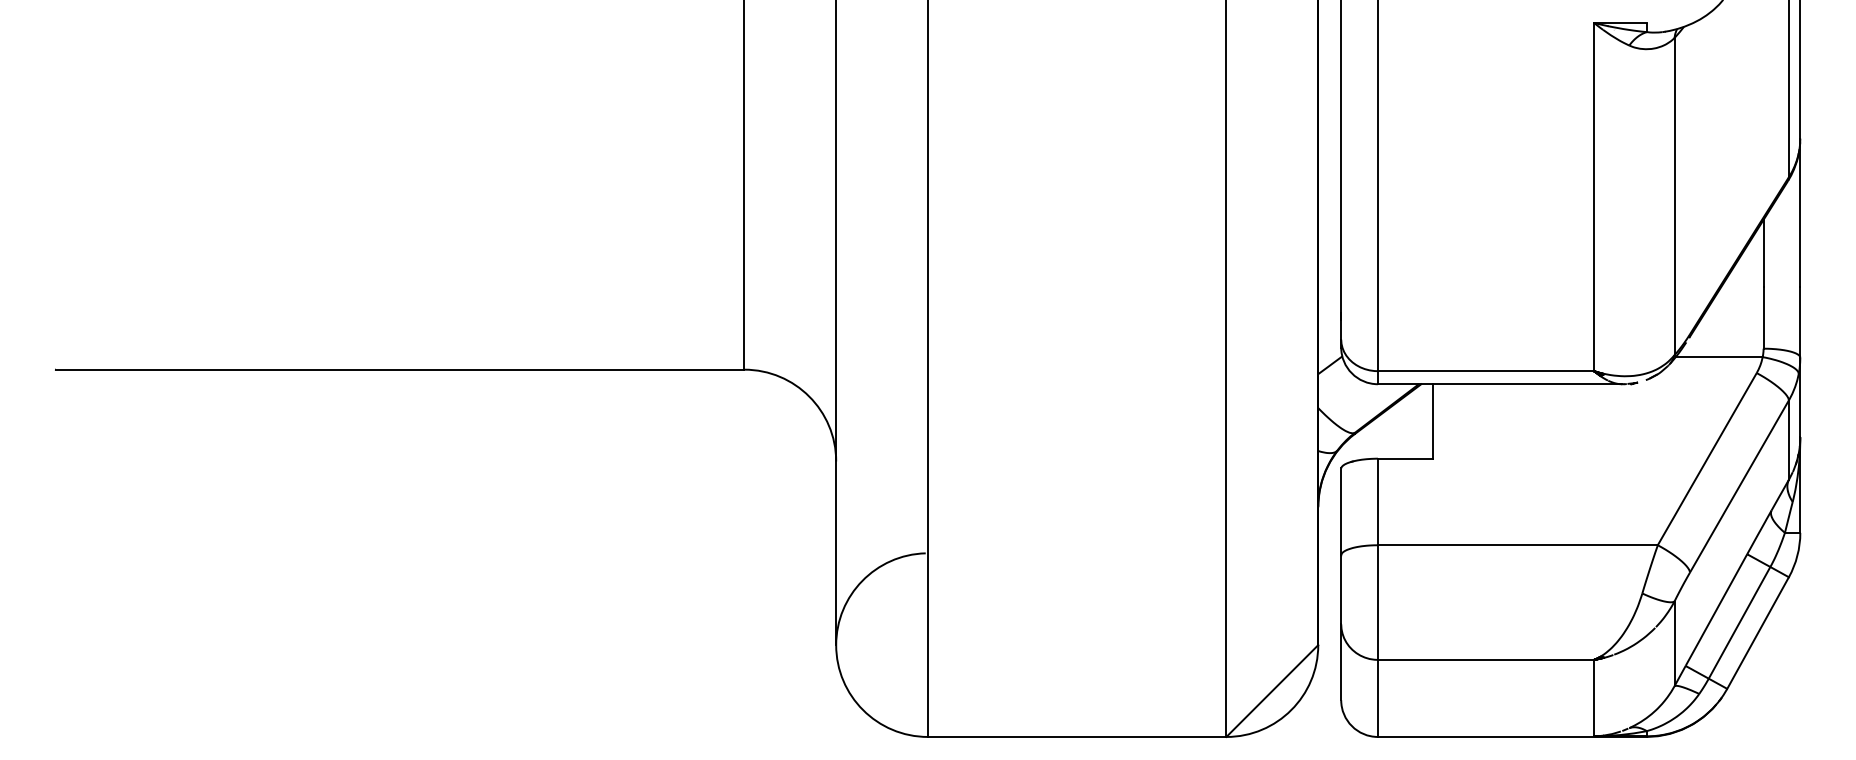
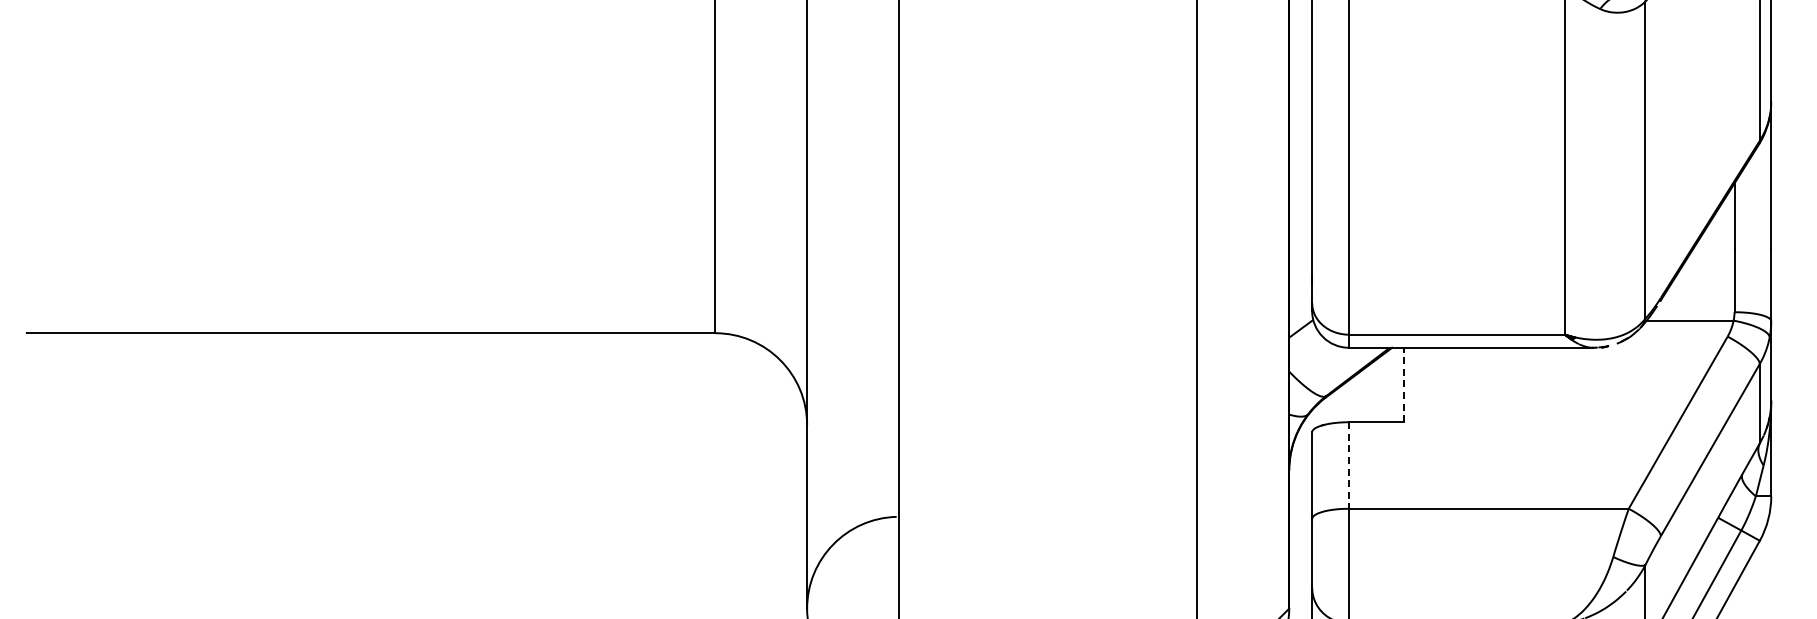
line: (1433, 420) -> (1404, 384), solid -> dashed
line: (1377, 502) -> (1348, 466), solid -> dashed

